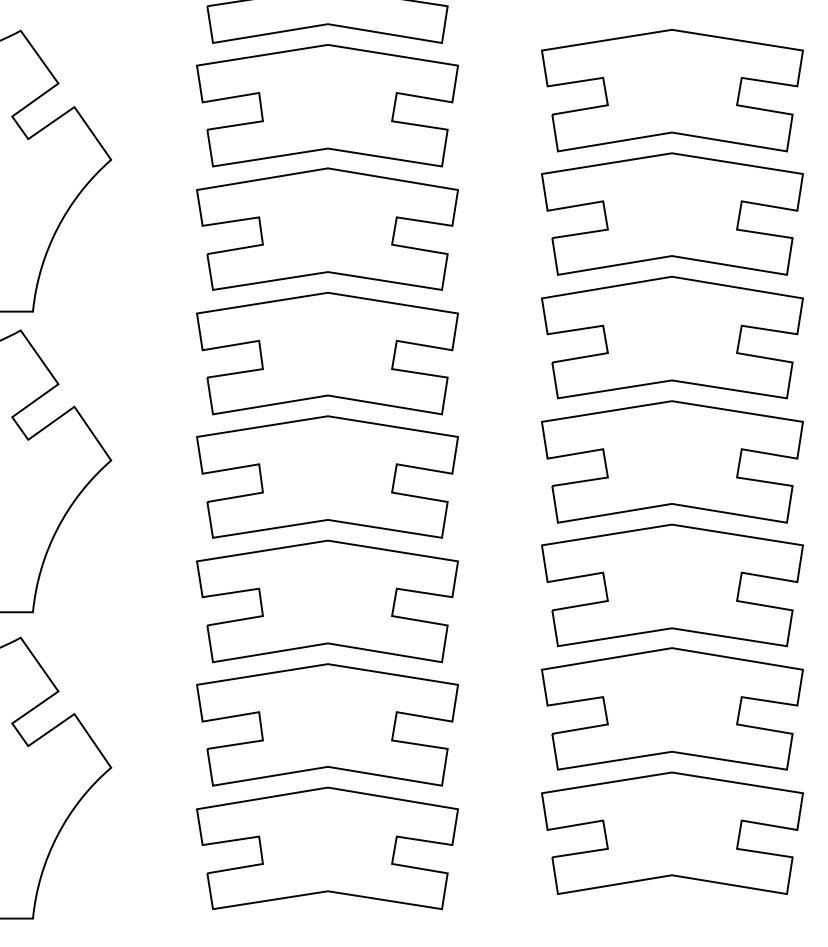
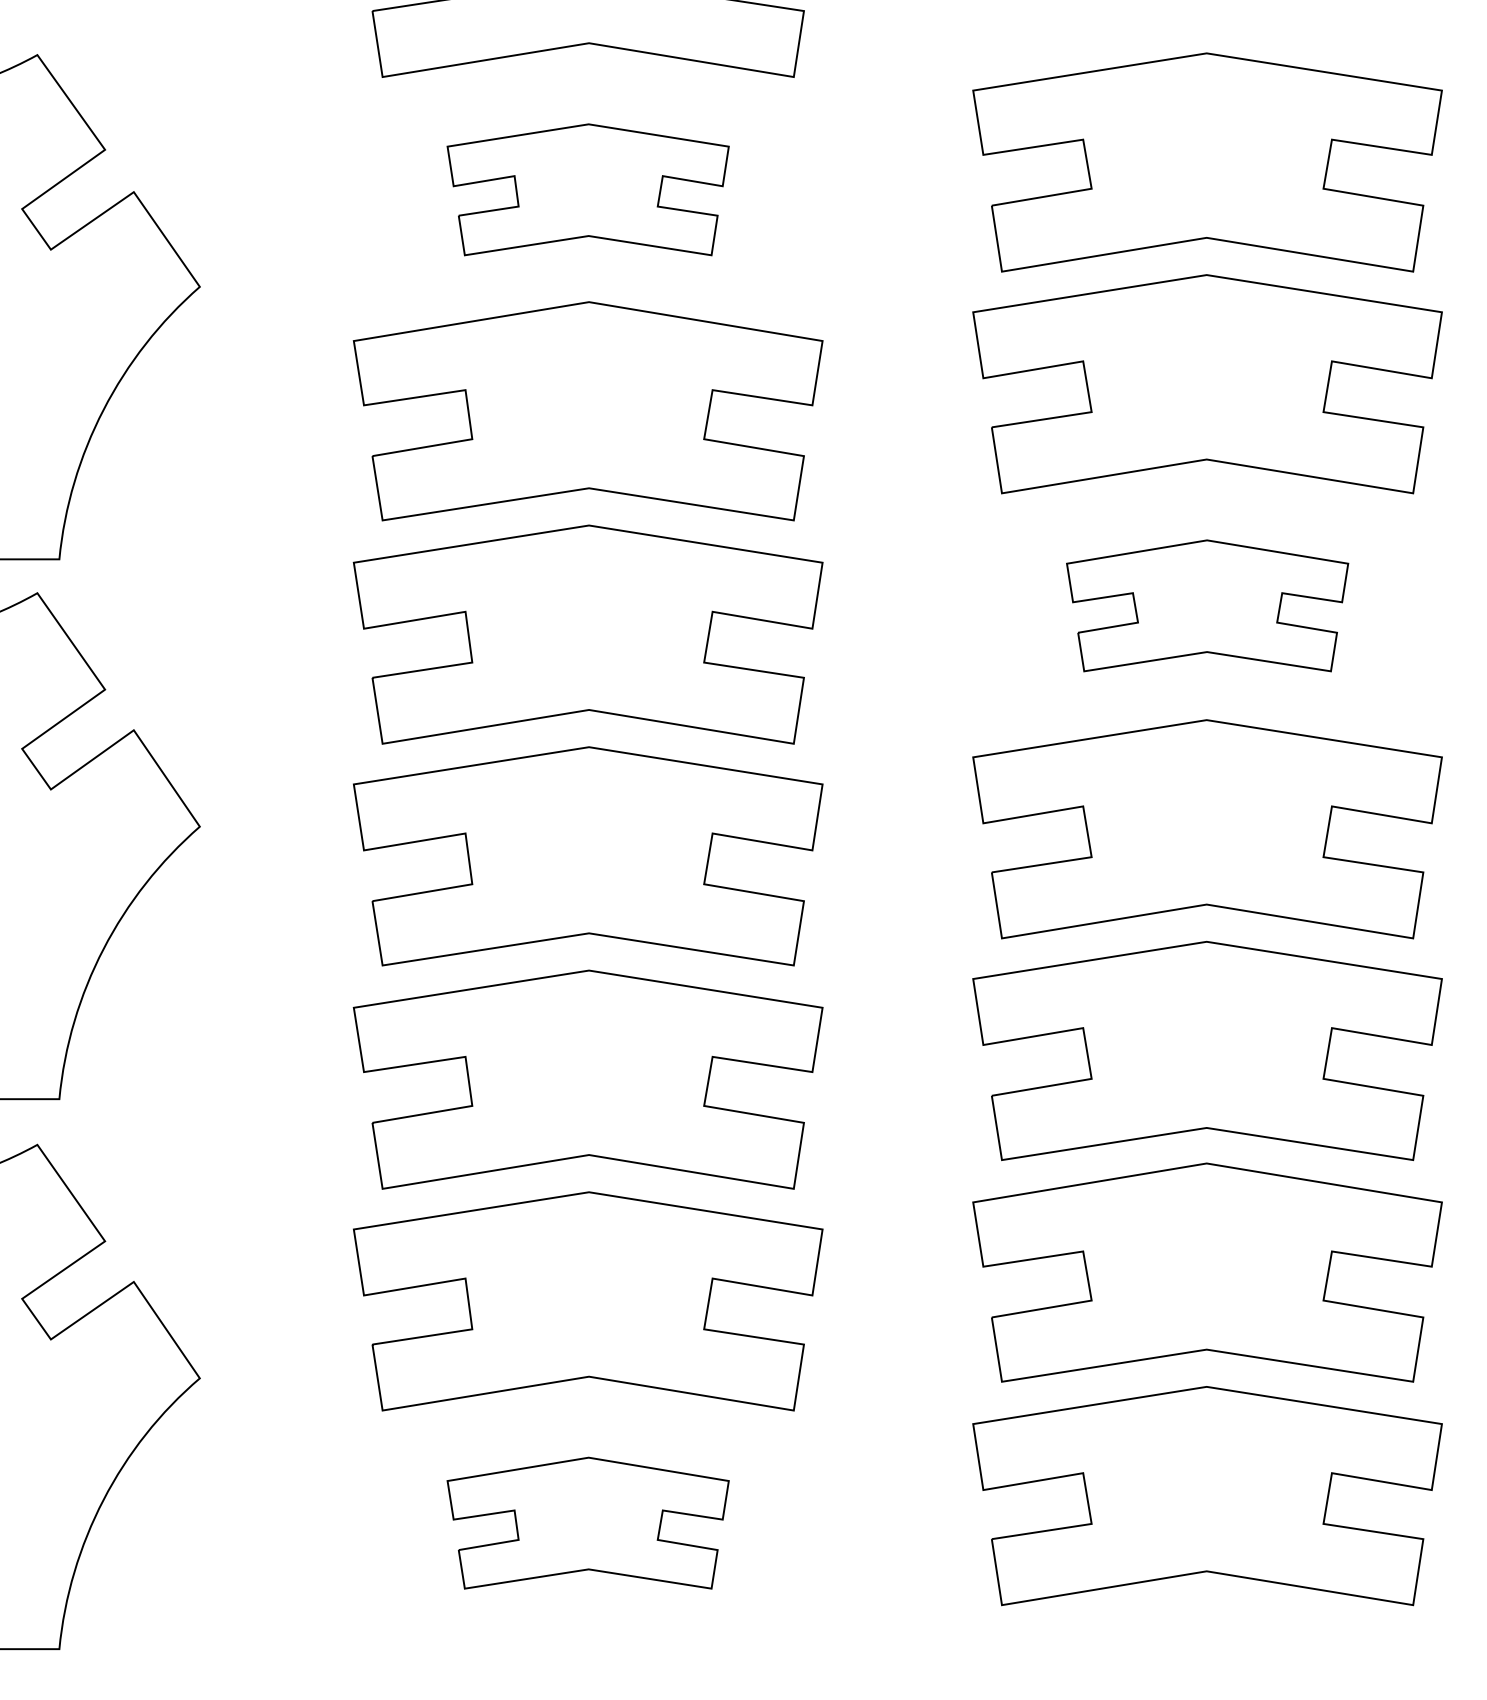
part: (327, 105) -> (588, 189), size x0.6
part: (672, 337) -> (1207, 605), size x0.6
part: (327, 848) -> (588, 1523), size x0.6

